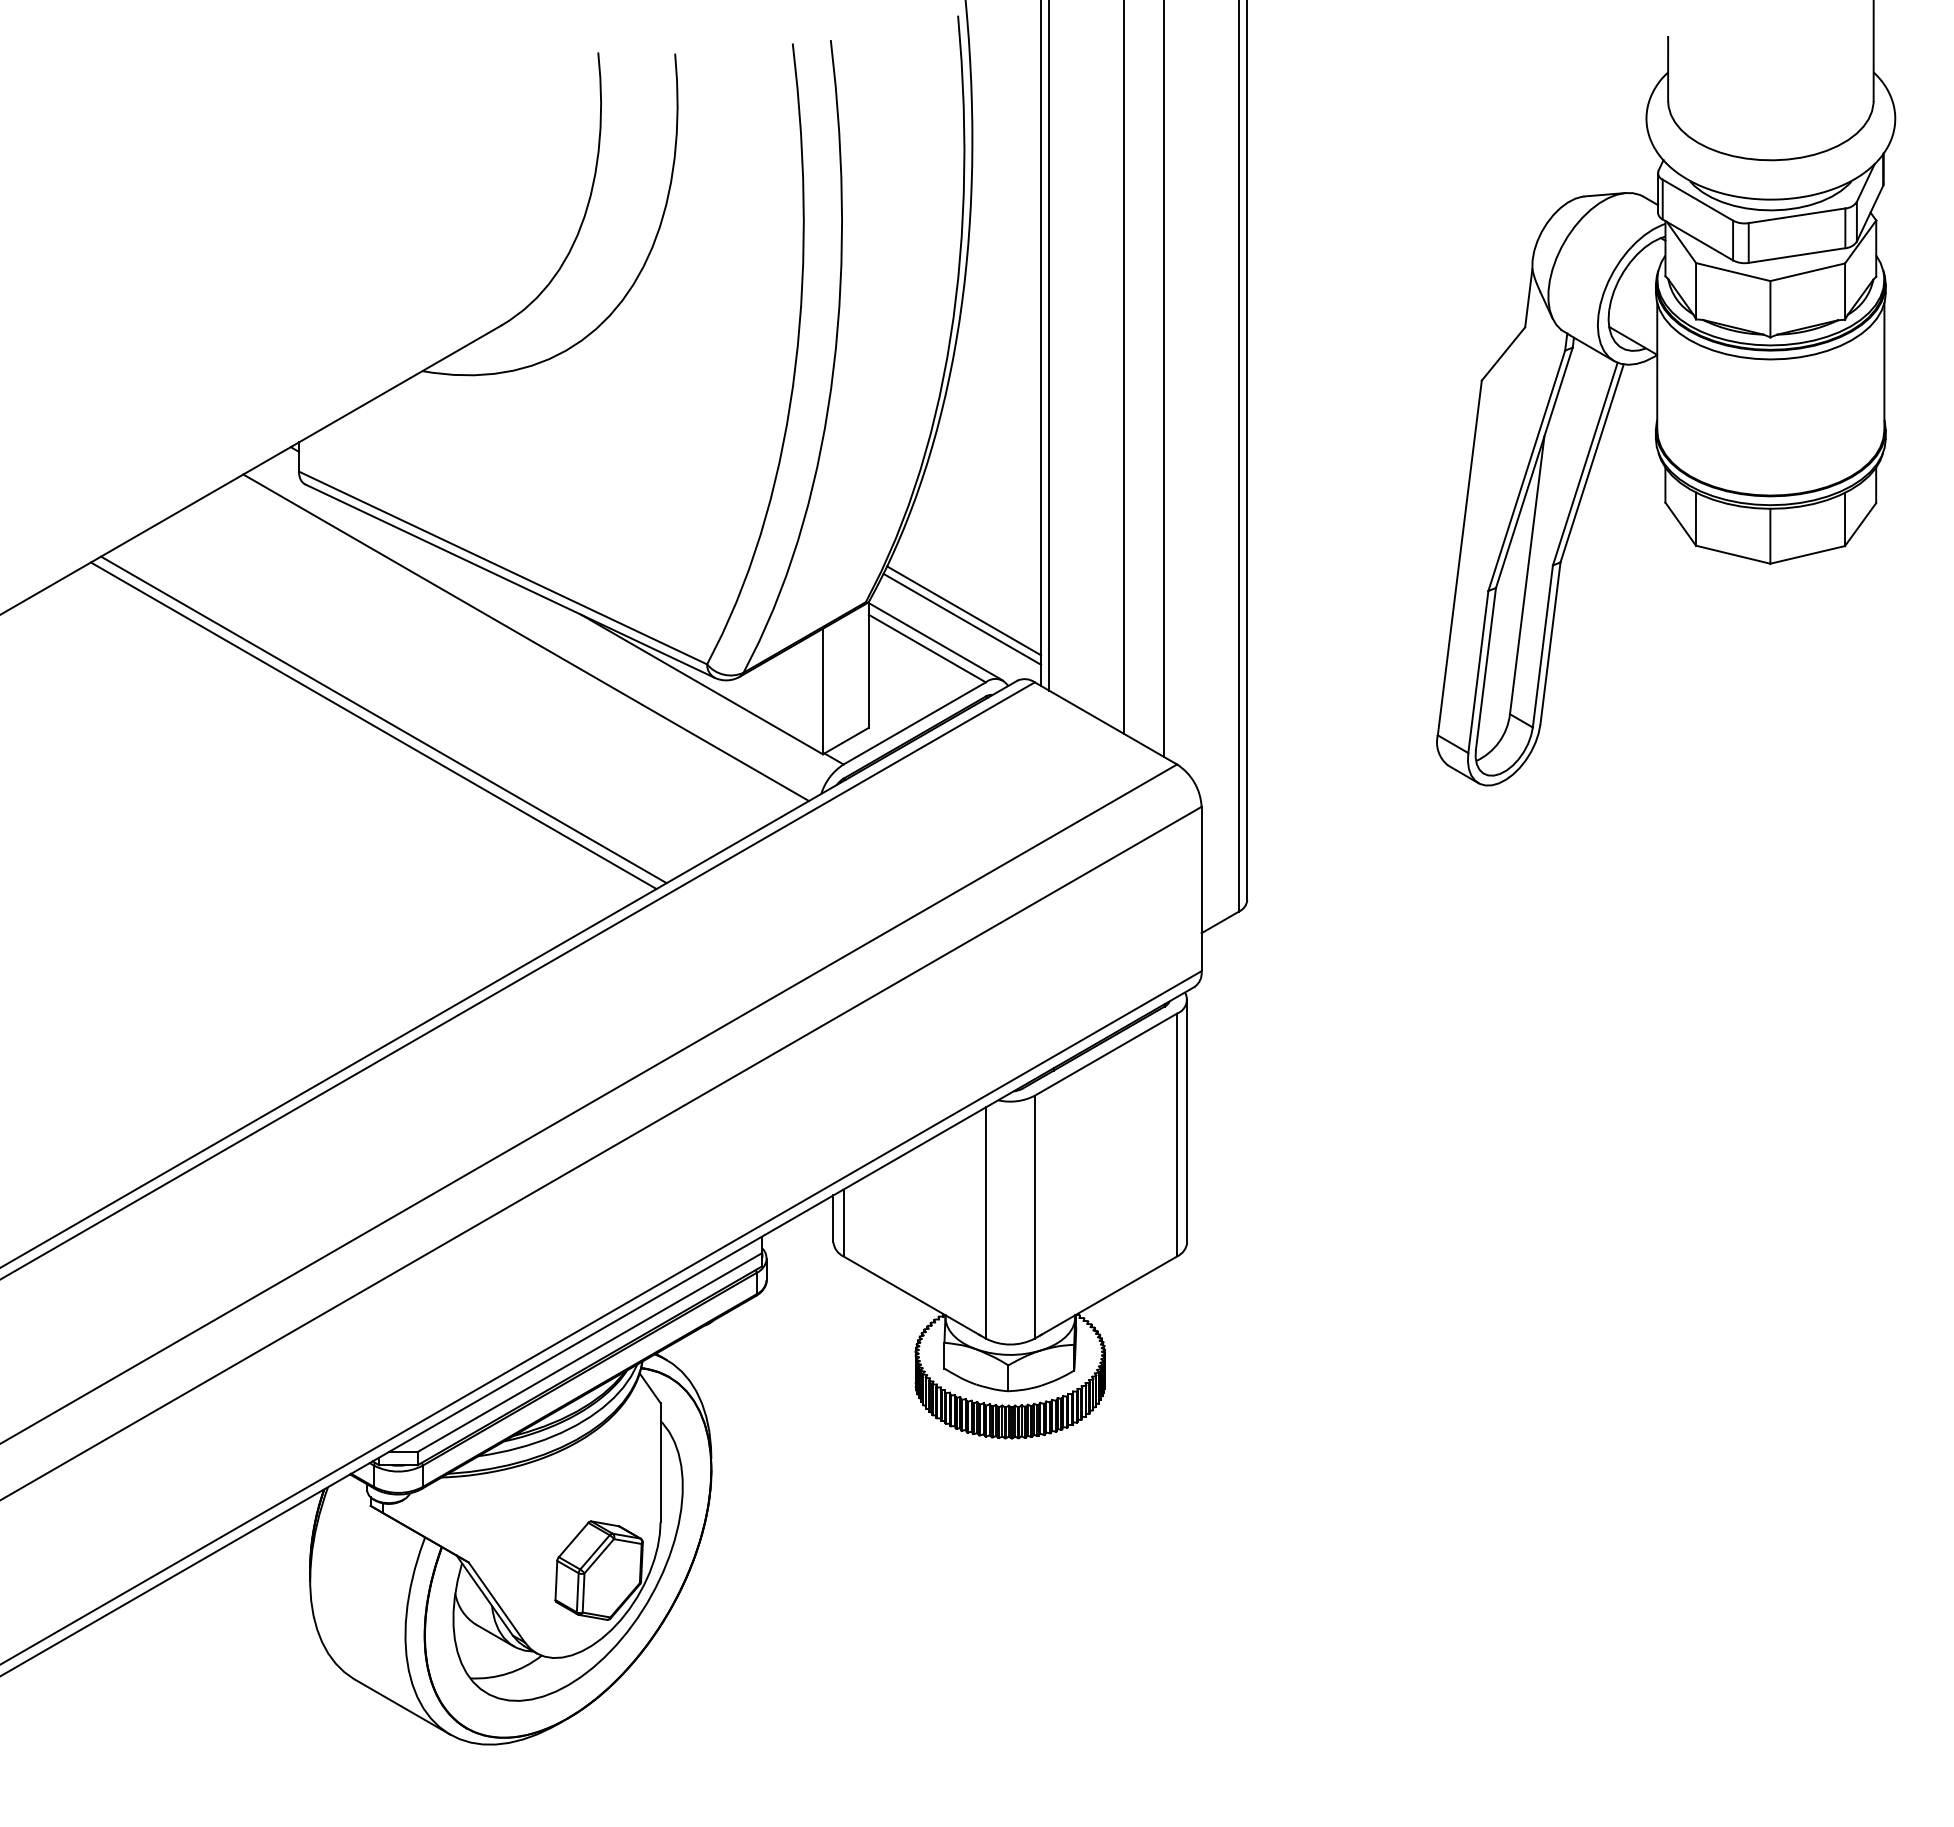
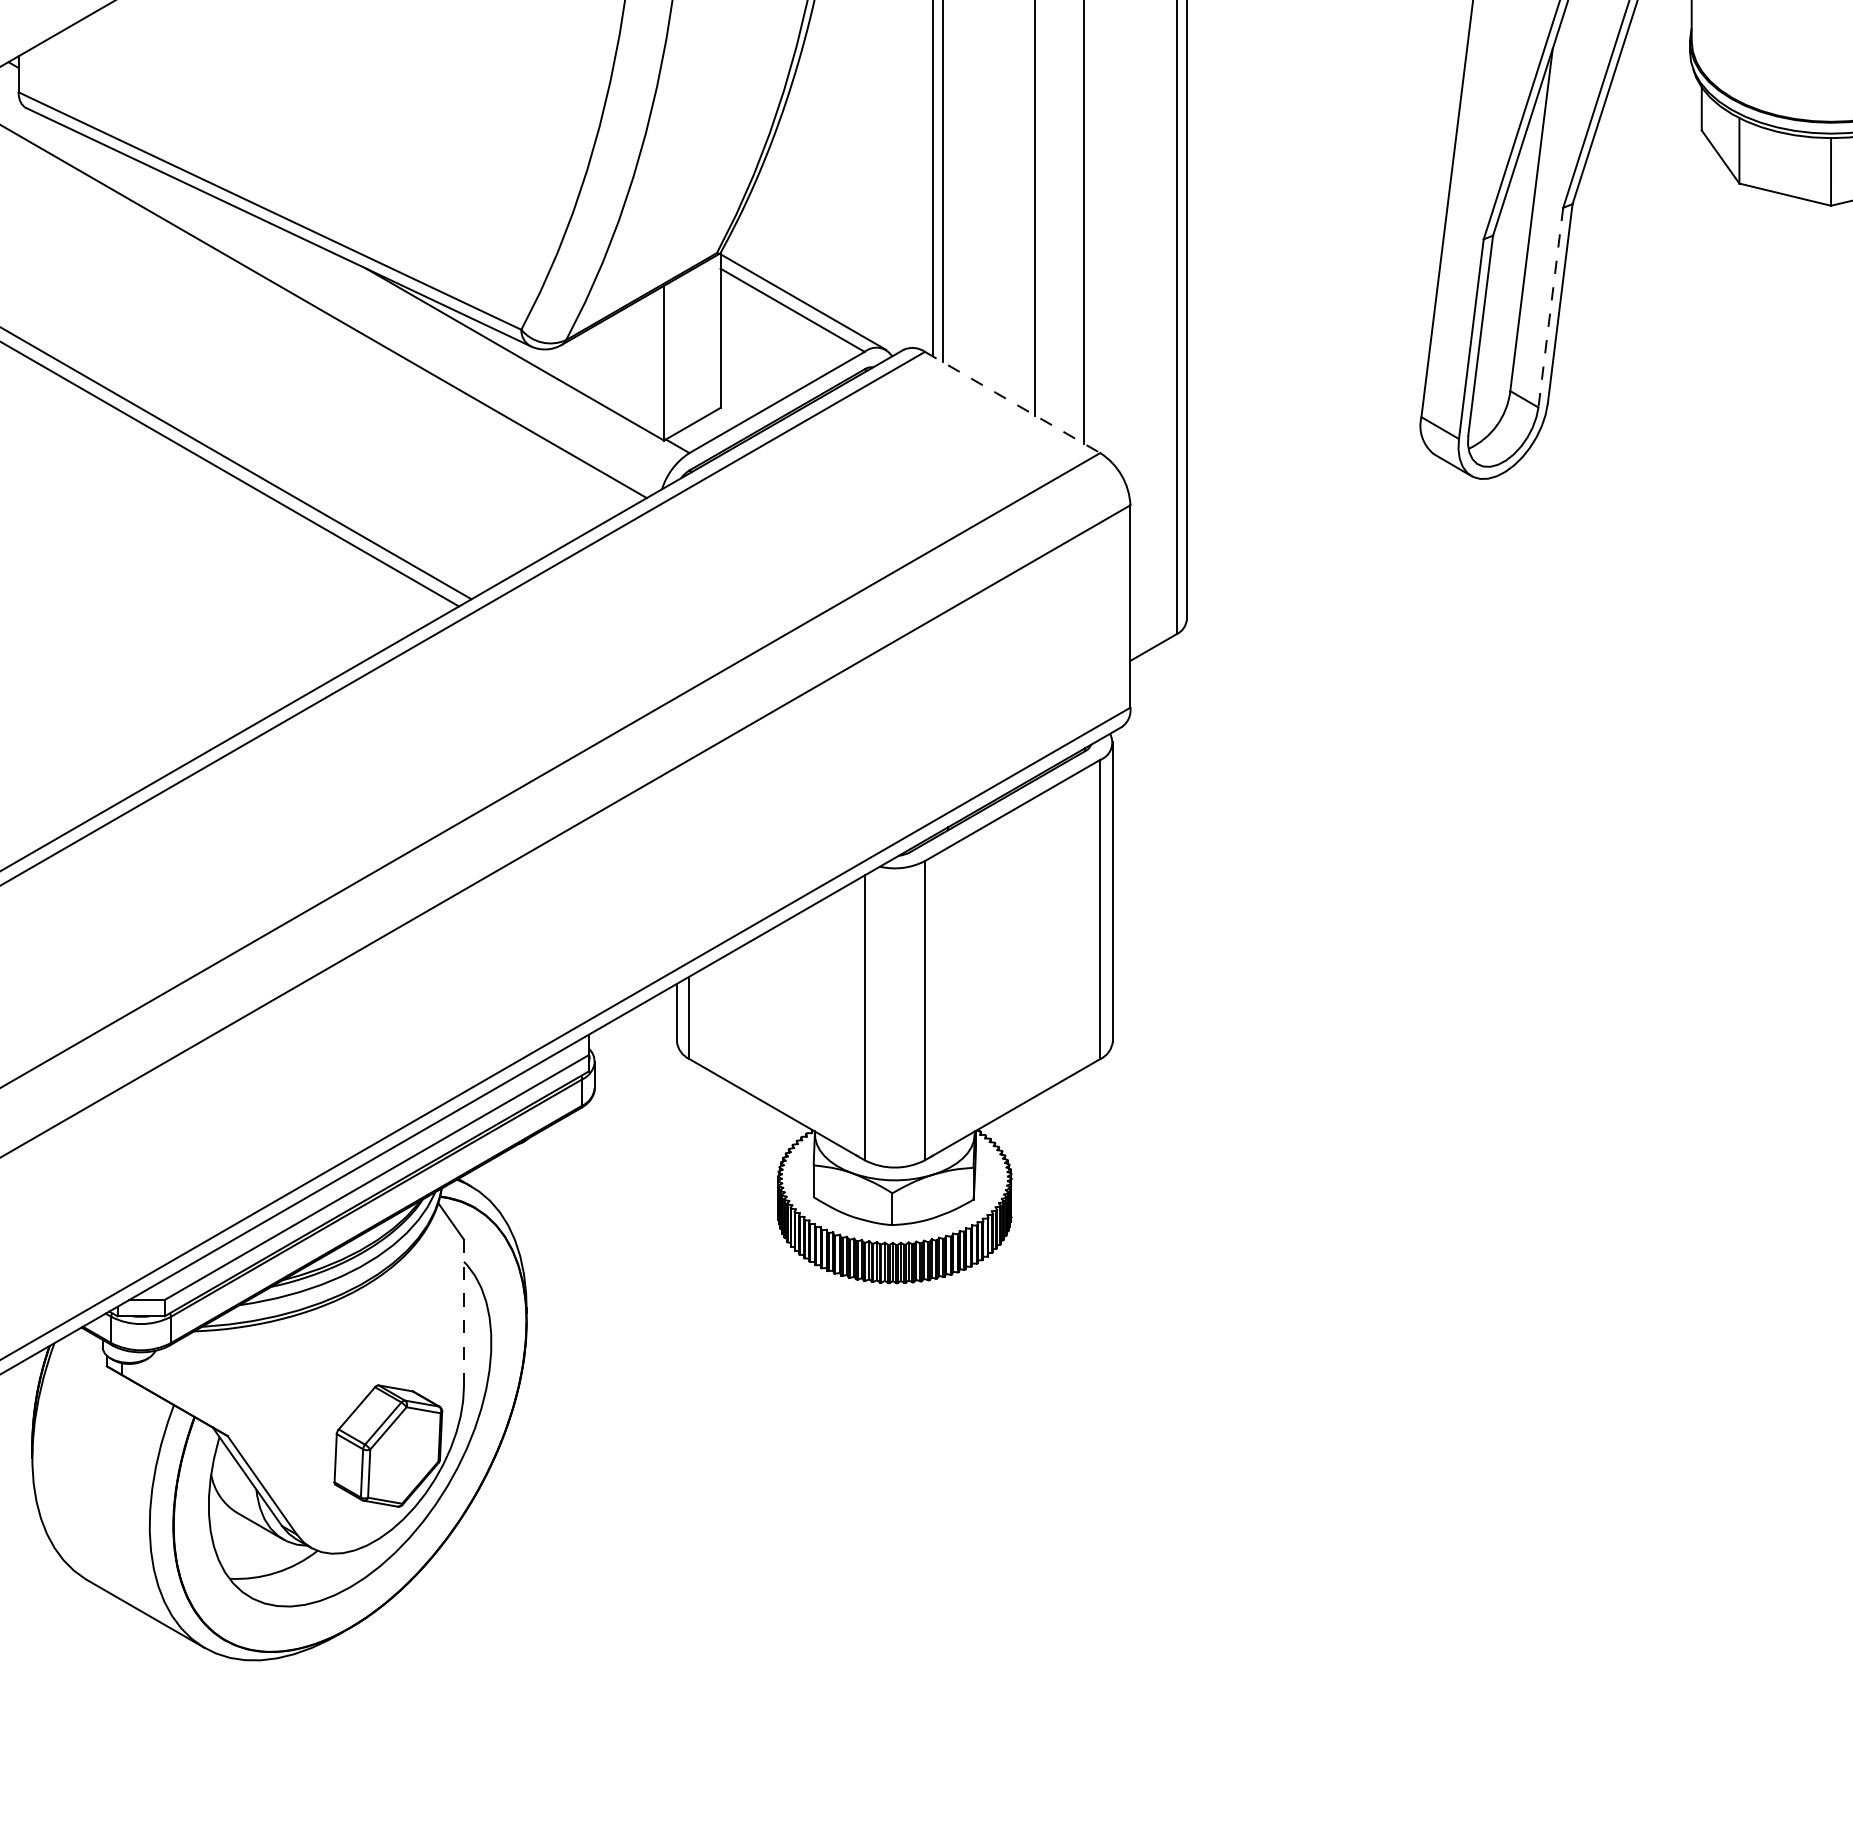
line: (964, 610) -> (838, 263), removed
line: (962, 618) -> (835, 273), removed
line: (1542, 646) -> (1550, 307), solid -> dashed
line: (1106, 723) -> (1013, 402), solid -> dashed
line: (660, 1462) -> (463, 1312), solid -> dashed

